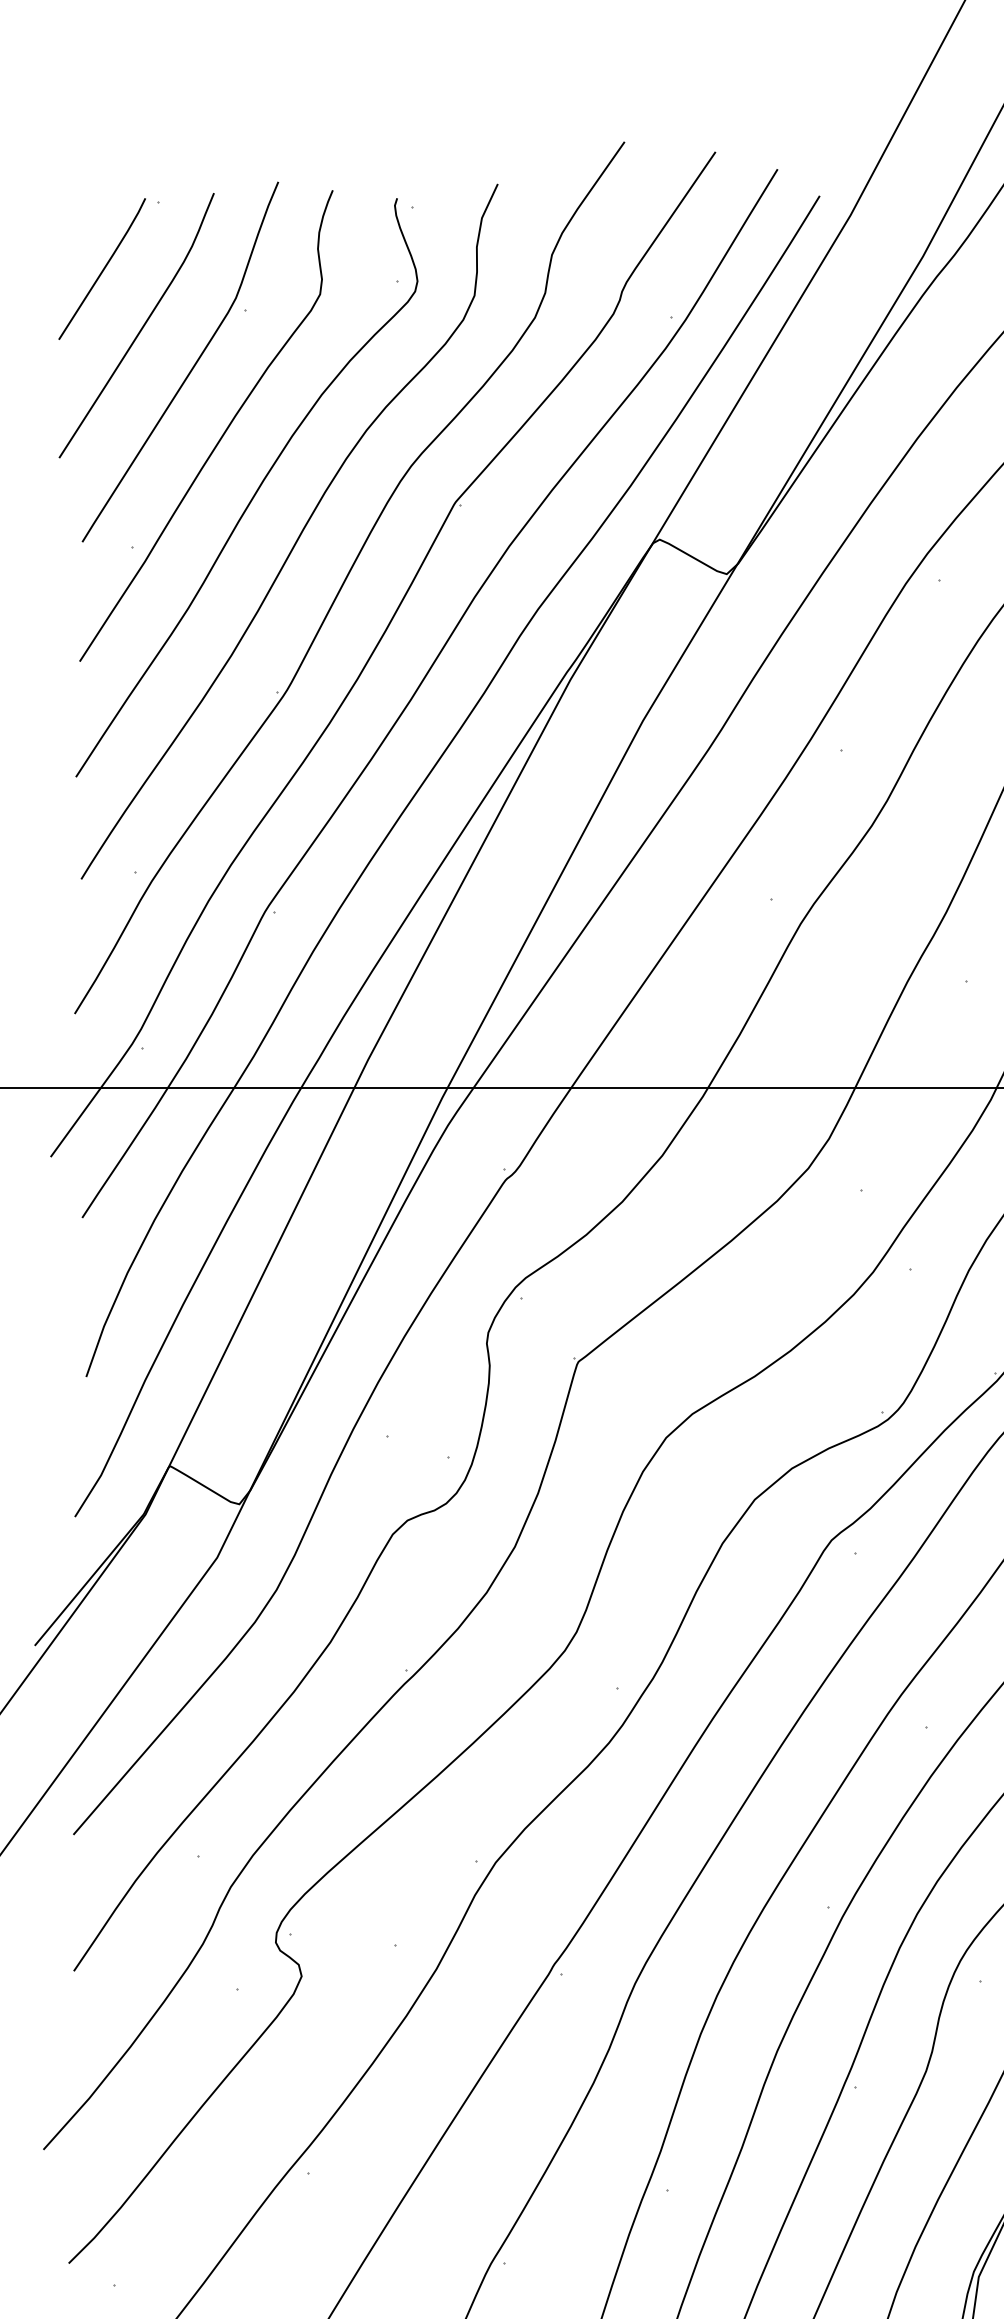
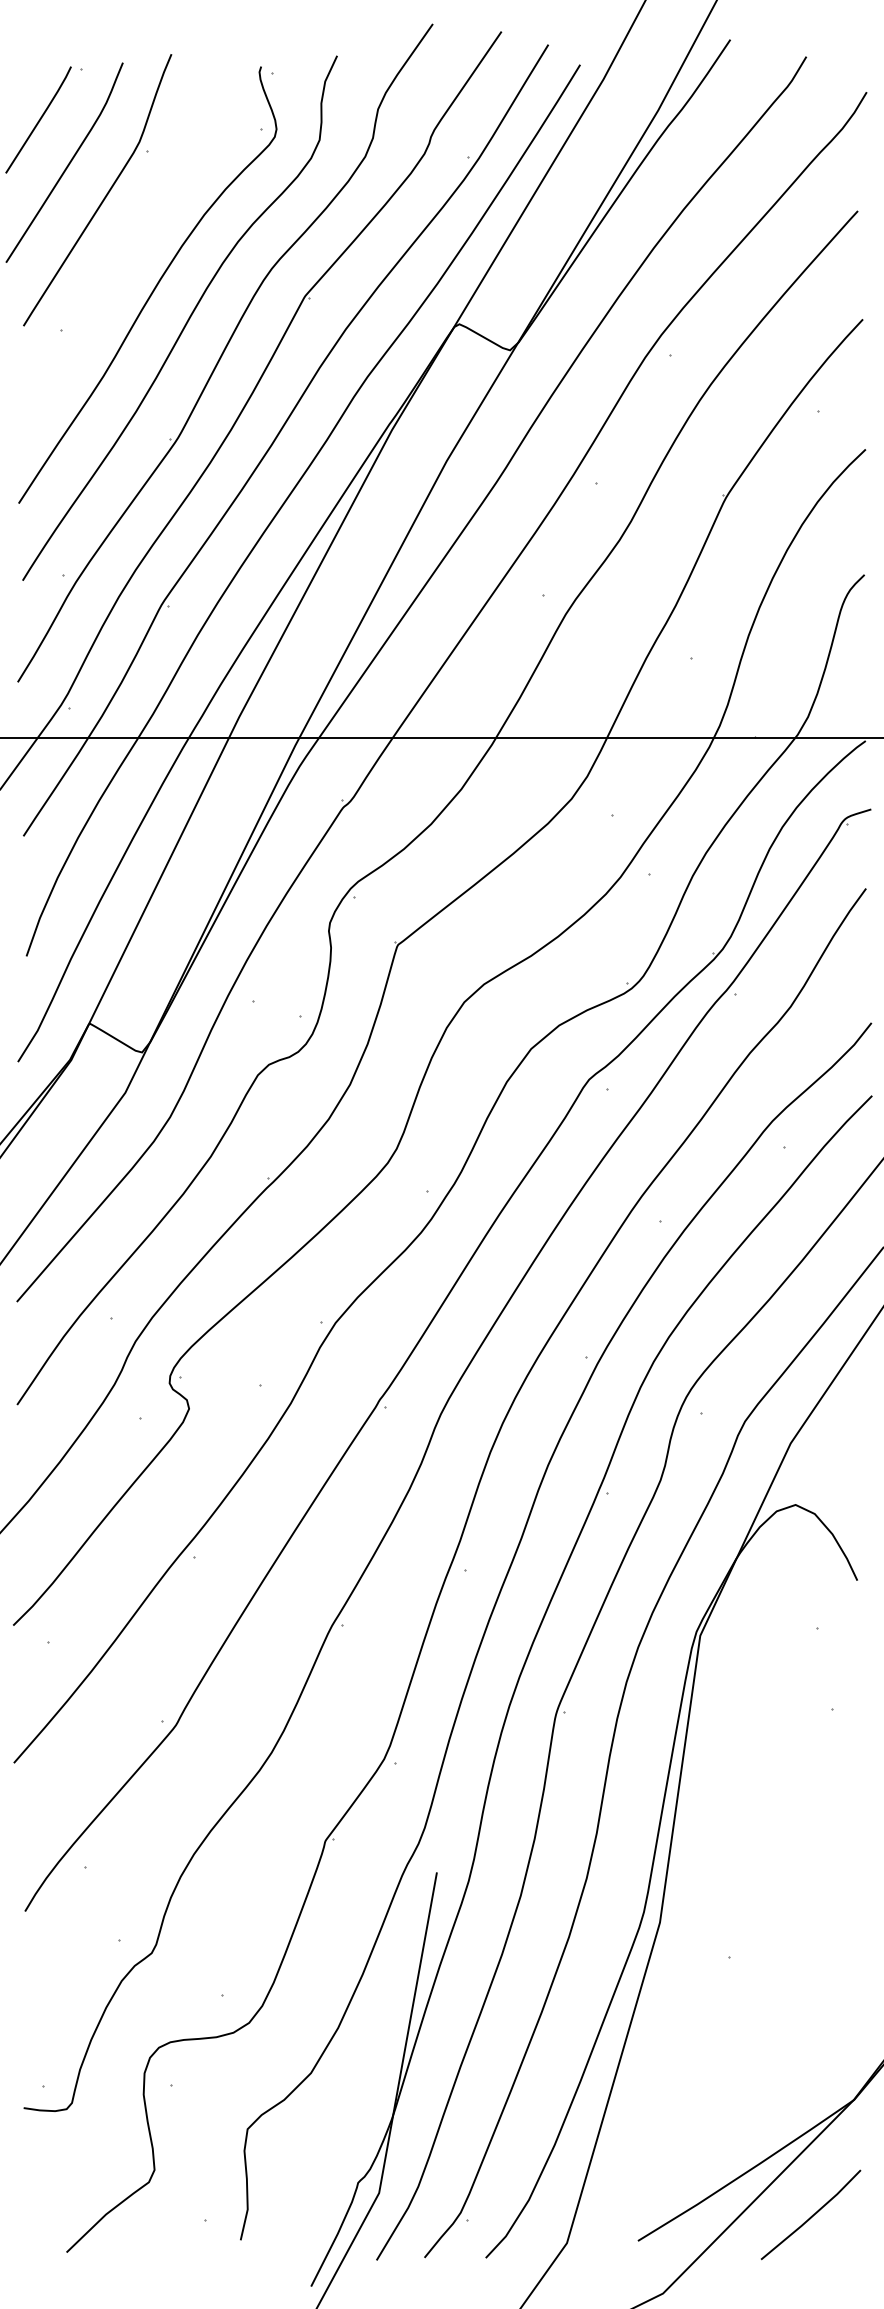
curve: (221, 435) -> (128, 245), removed

